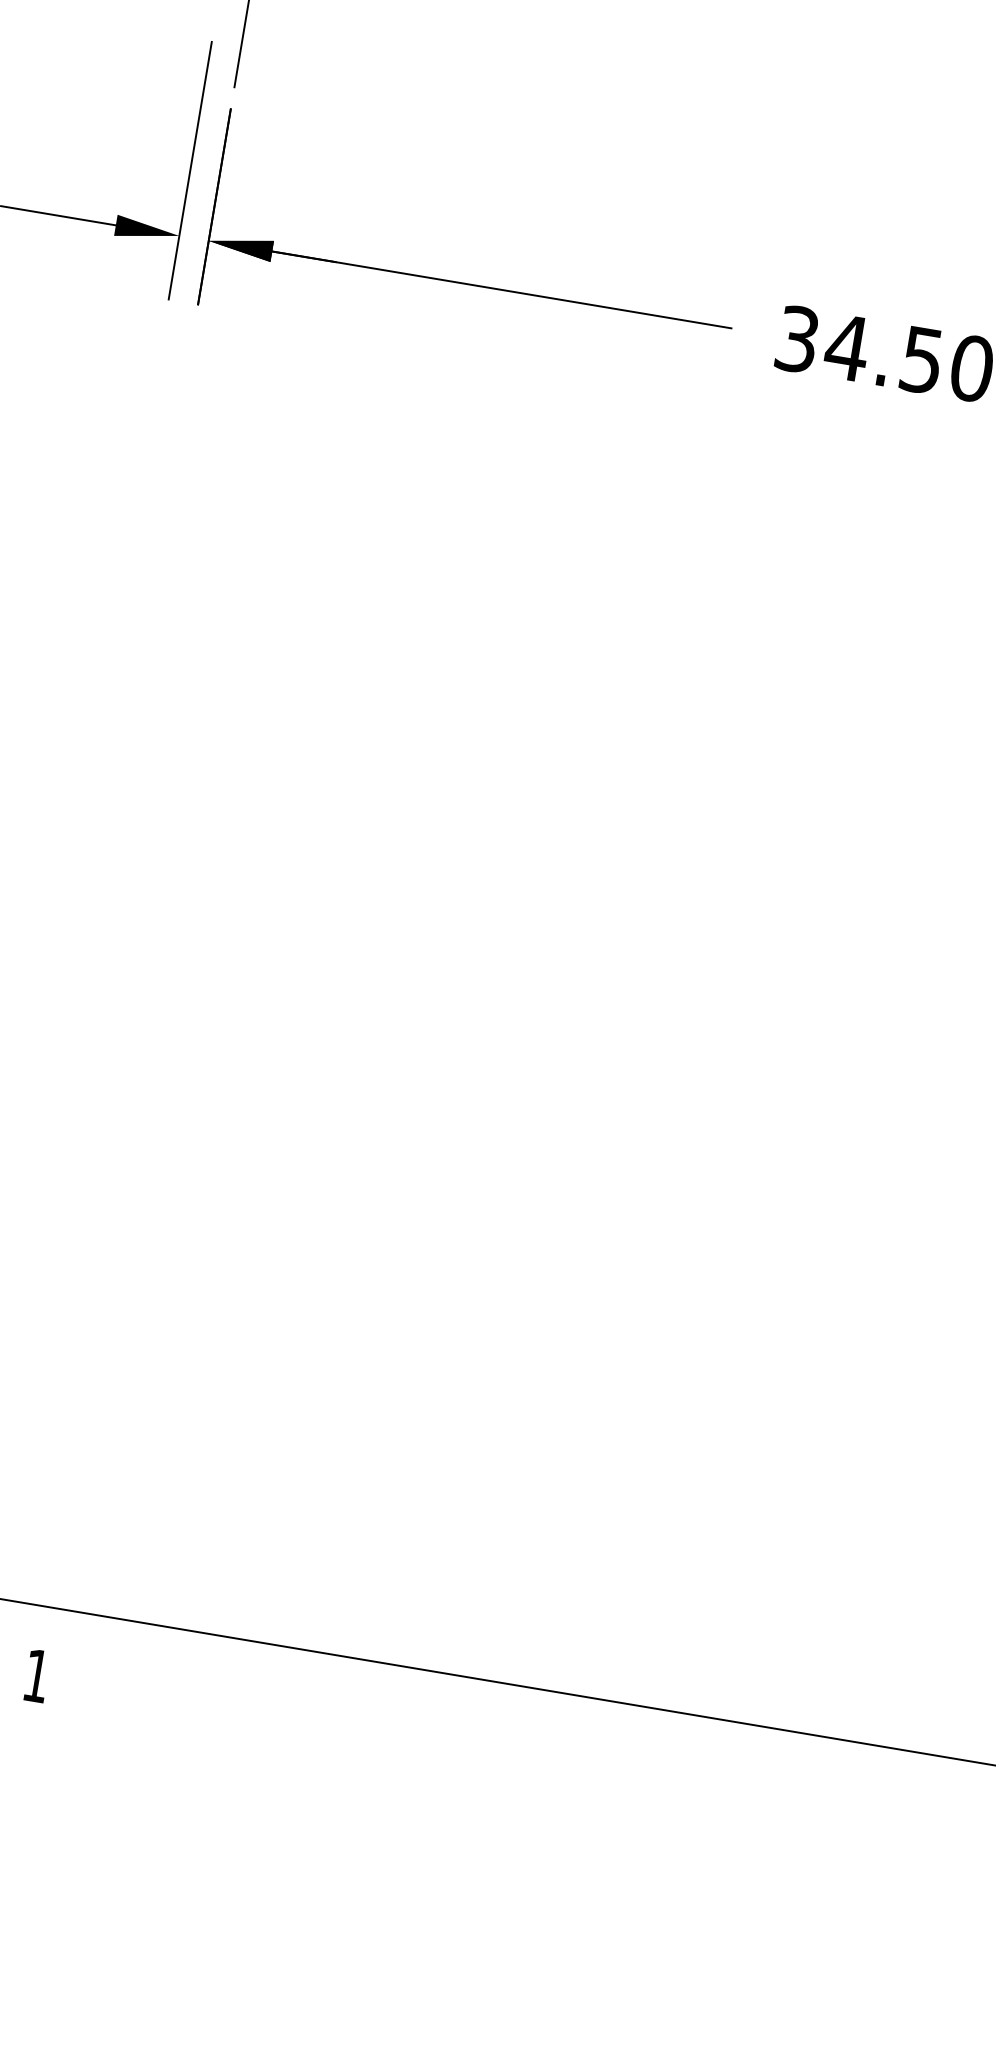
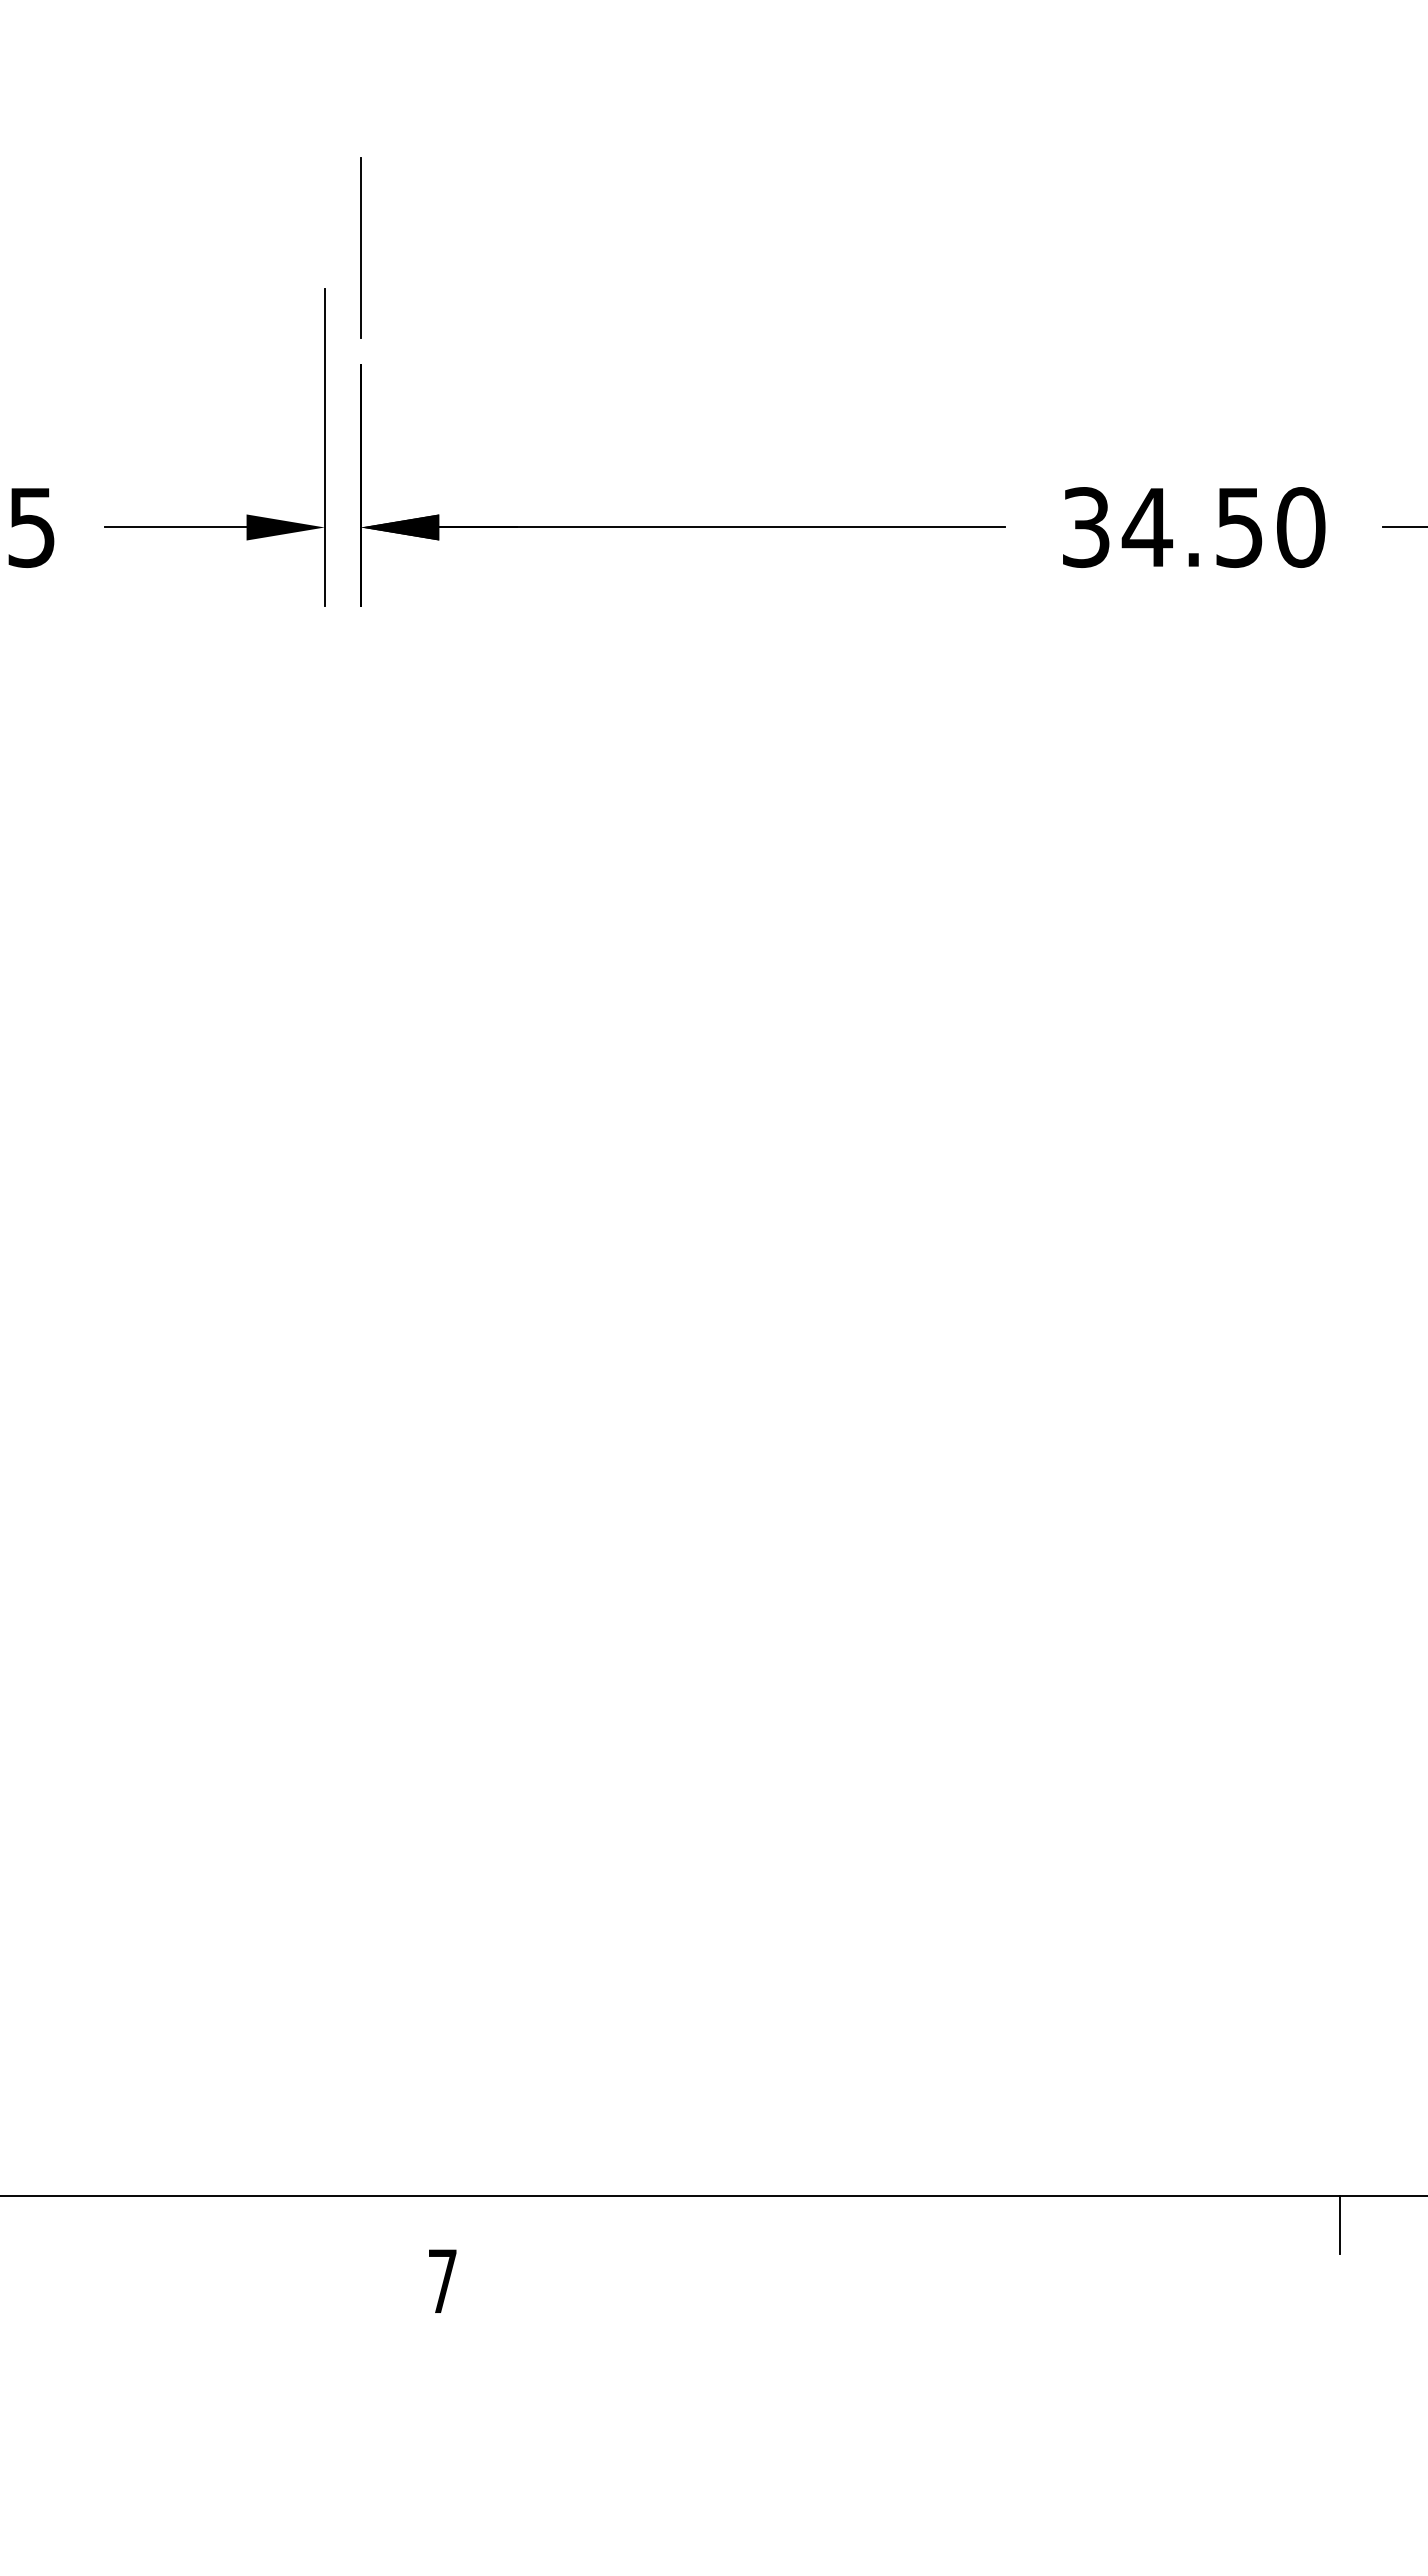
text: (36, 1675) -> (442, 2280), 1 -> 7
line: (772, 1751) -> (1339, 2224), added

